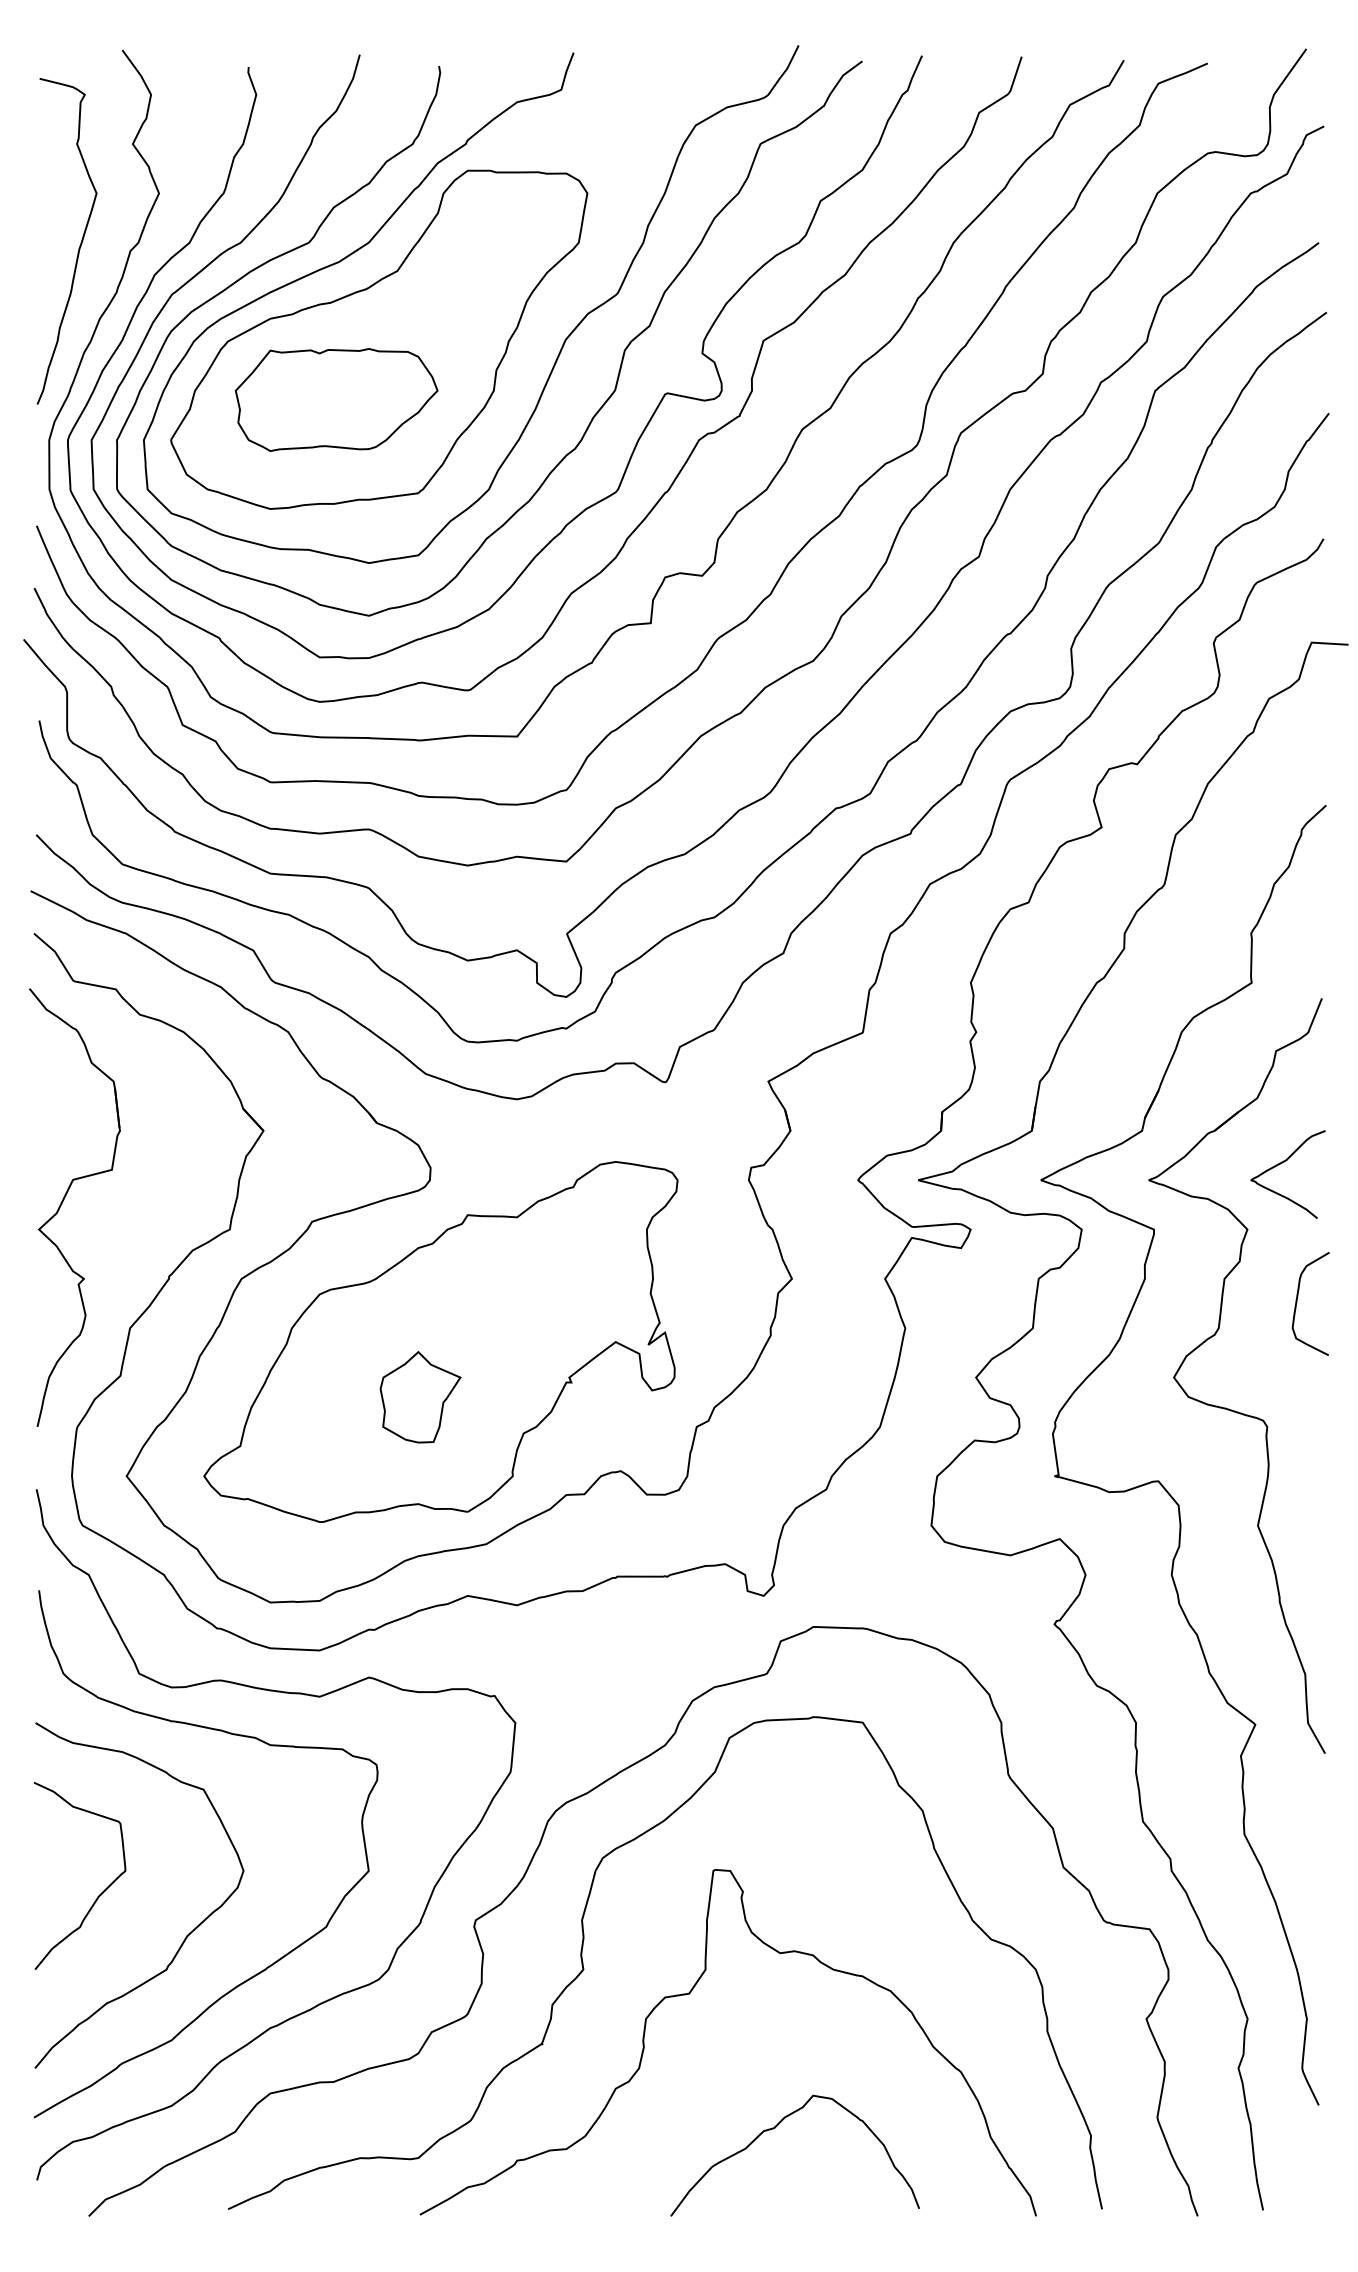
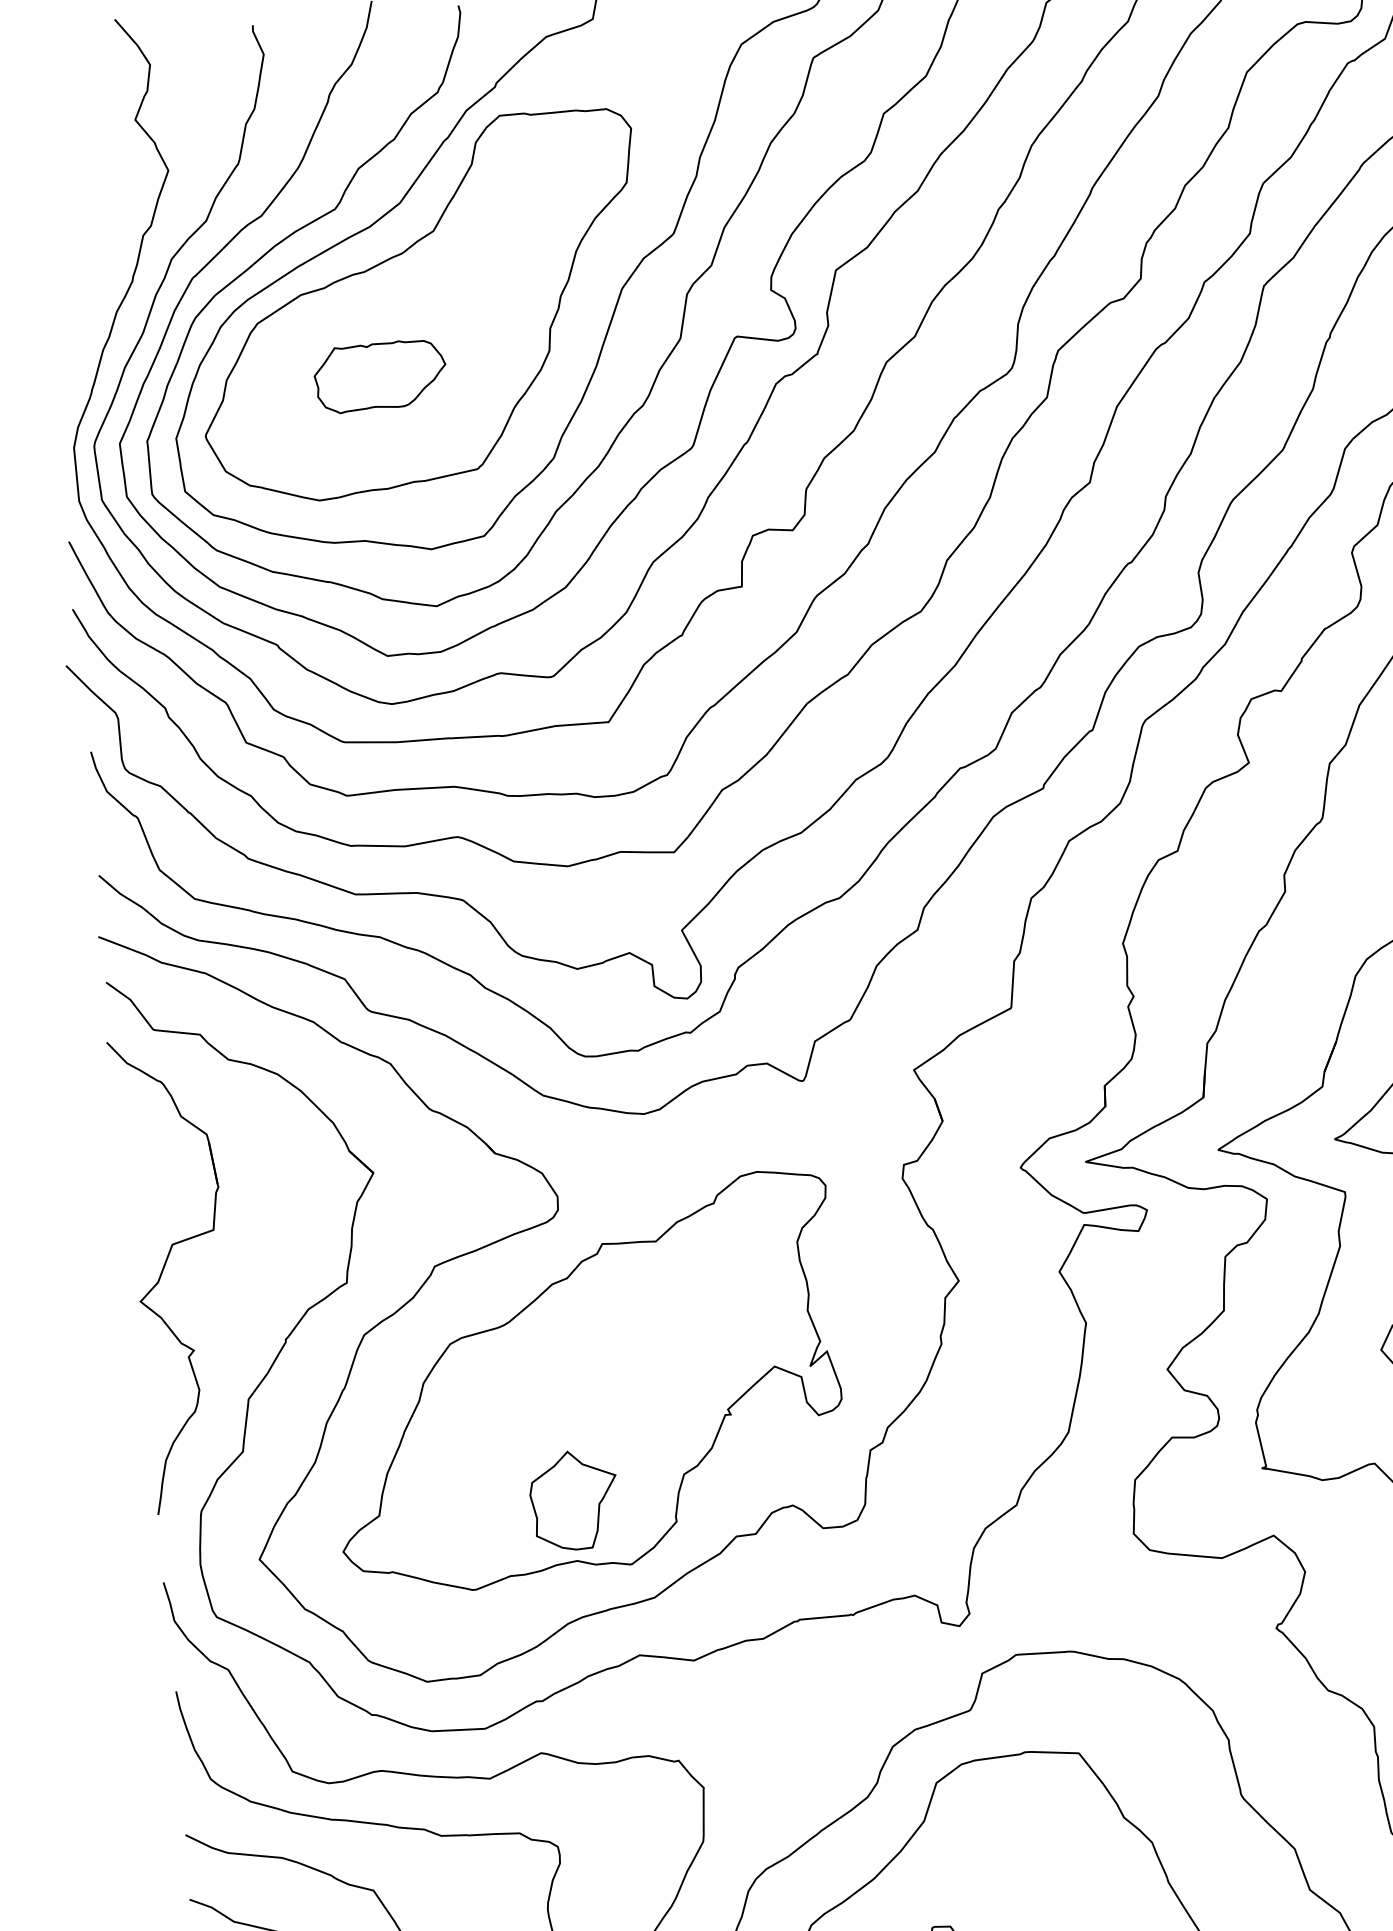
curve: (79, 245) -> (87, 234), removed
part: (336, 399) -> (380, 375), size x0.6
part: (420, 1397) -> (574, 1500), moved

